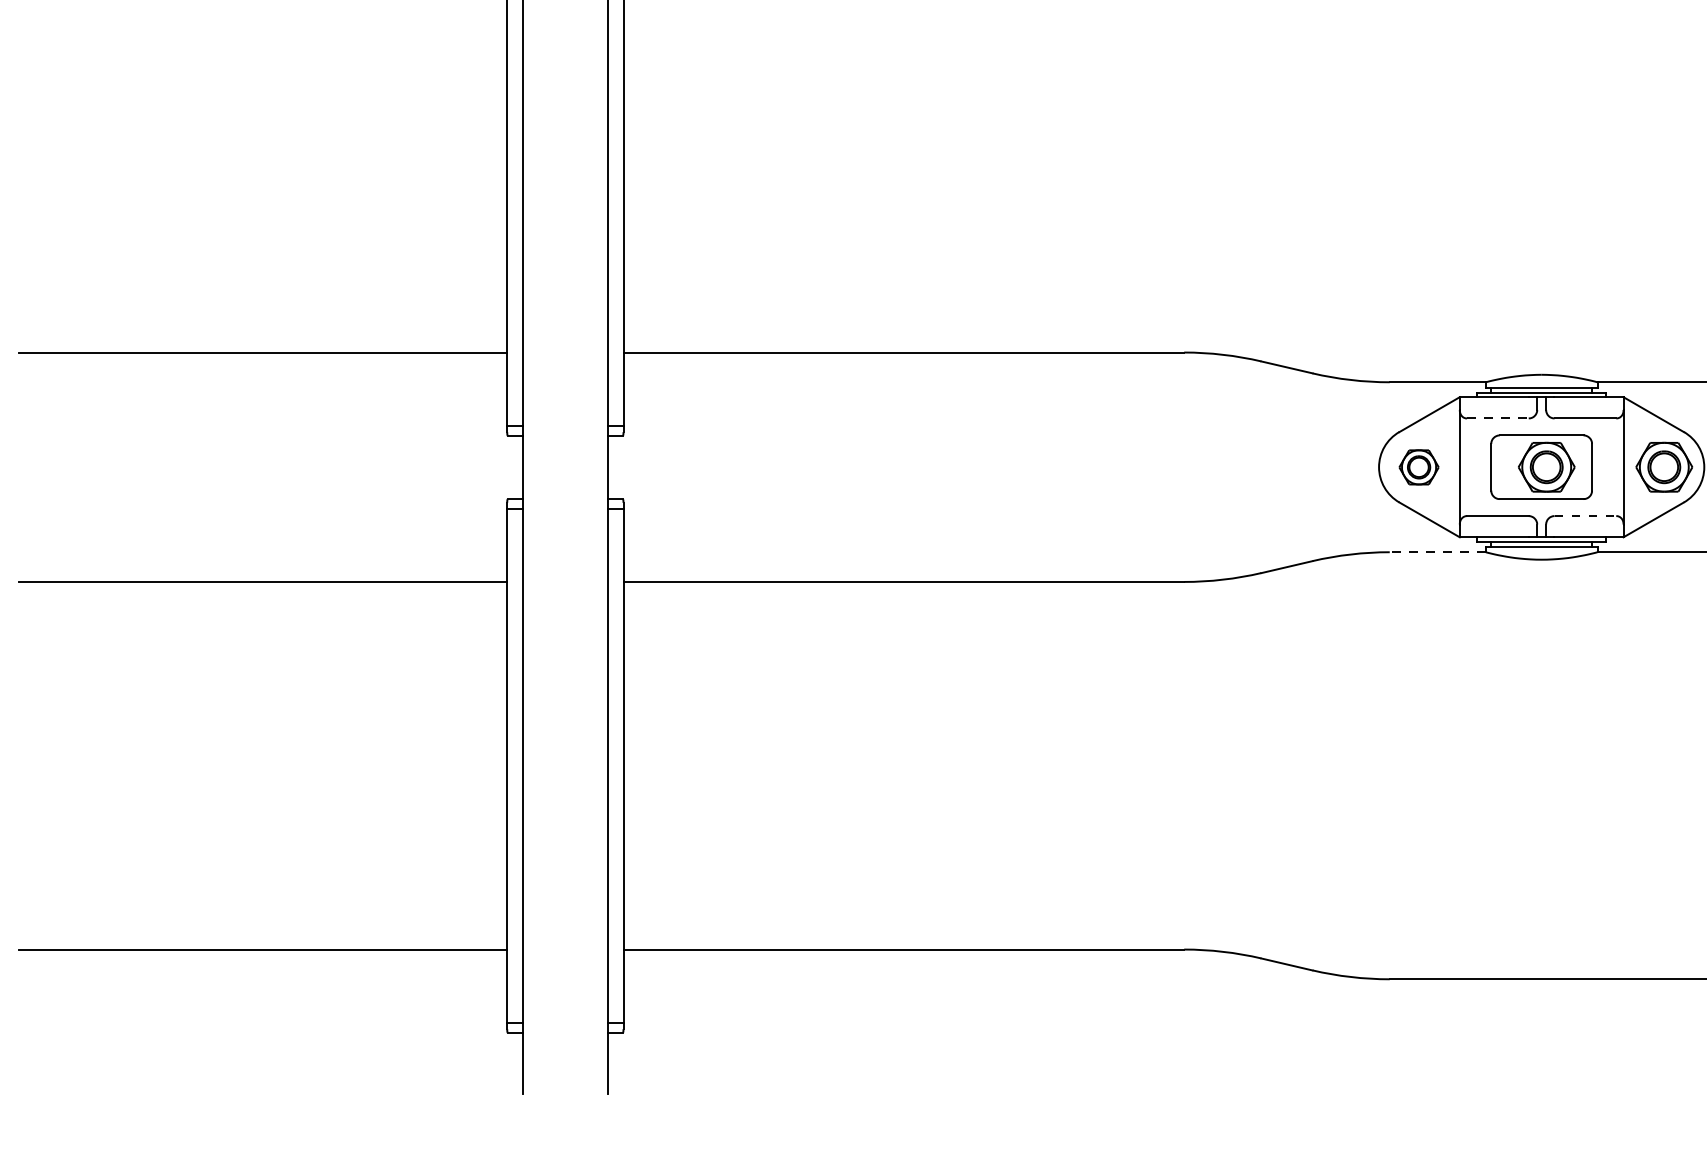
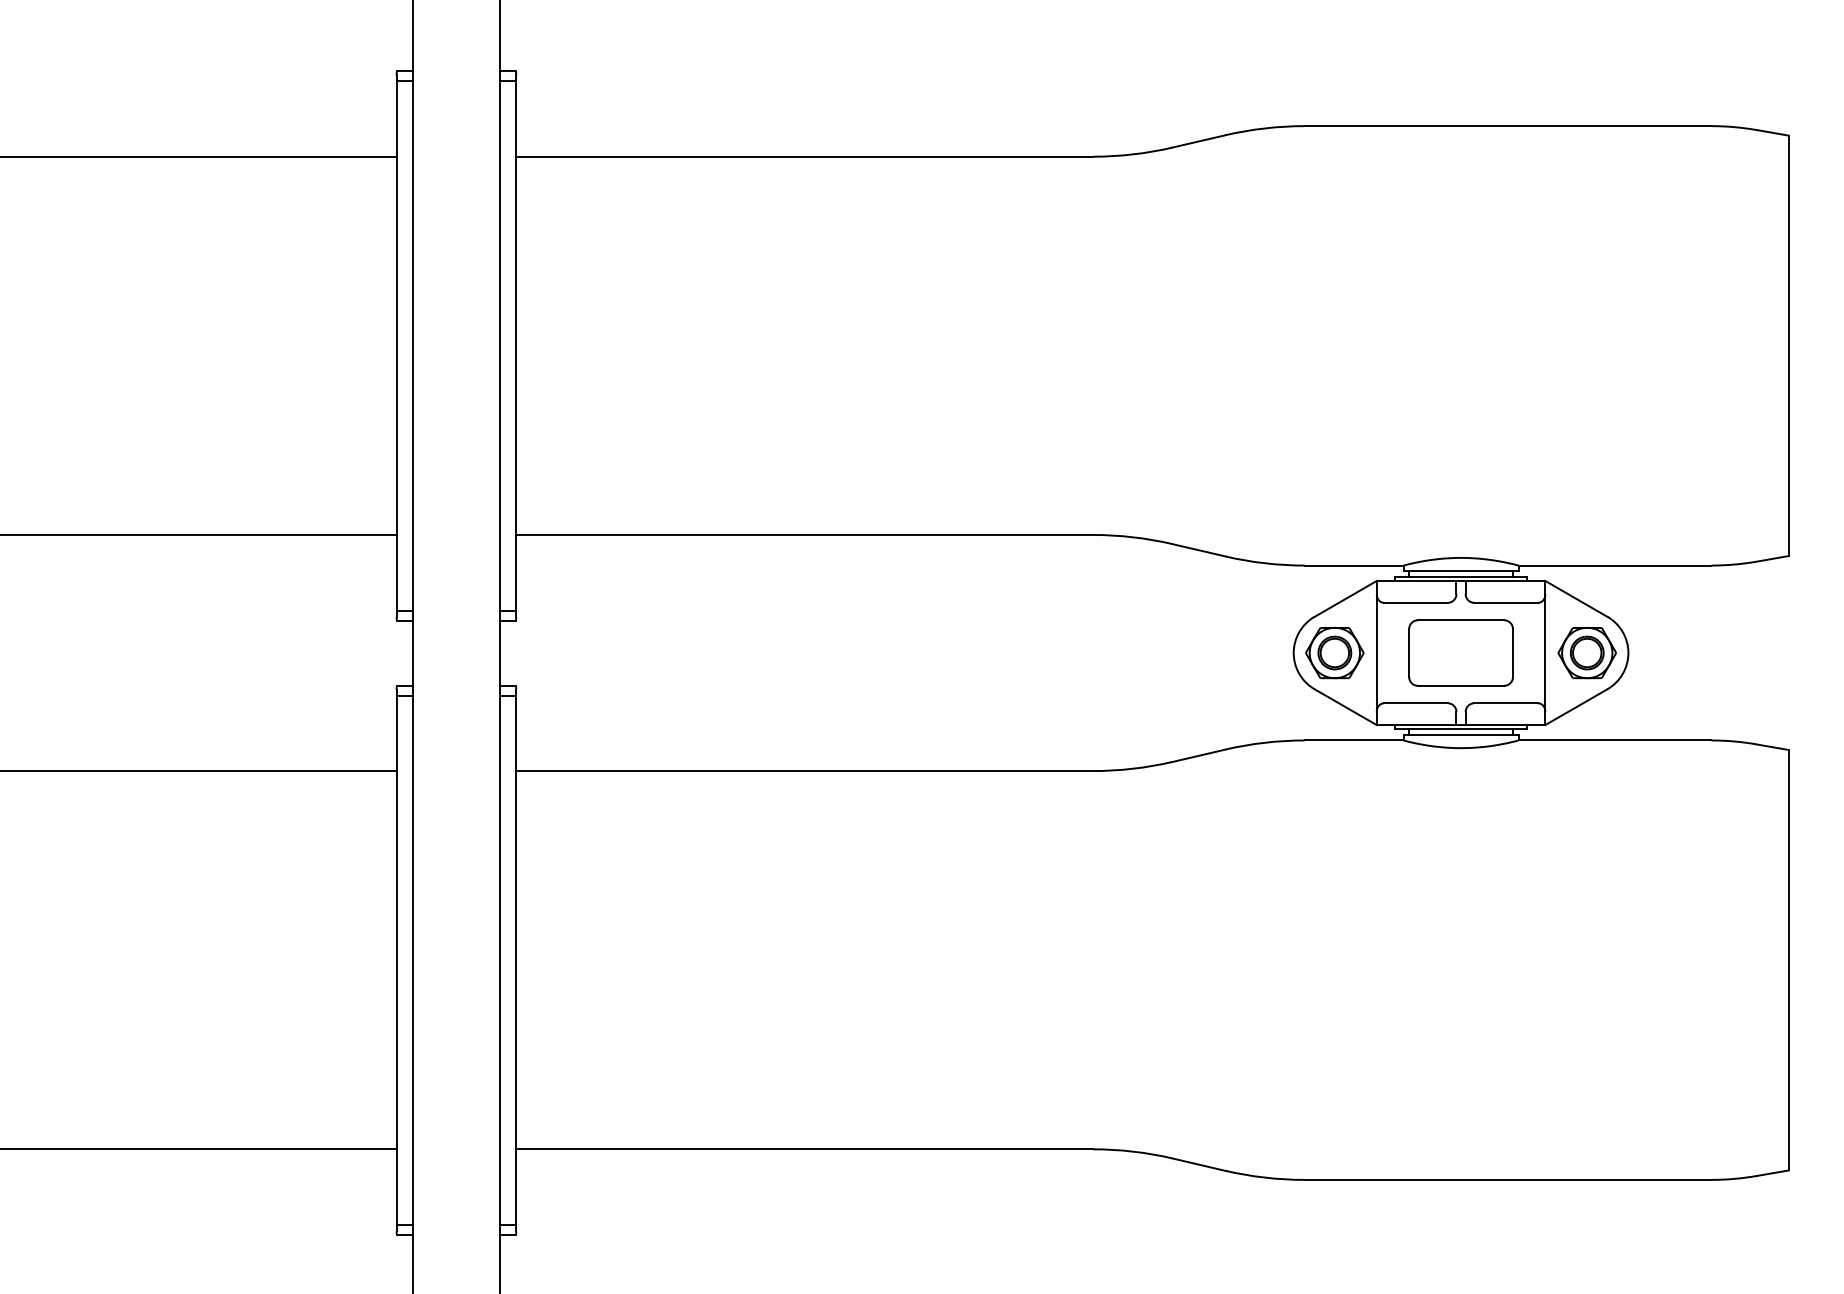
line: (1498, 418) -> (1416, 602), dashed -> solid
part: (1418, 467) -> (1334, 653), size x1.43
part: (1545, 467) -> (1465, 653), removed
line: (1585, 516) -> (1506, 703), dashed -> solid
line: (1437, 552) -> (1353, 740), dashed -> solid

